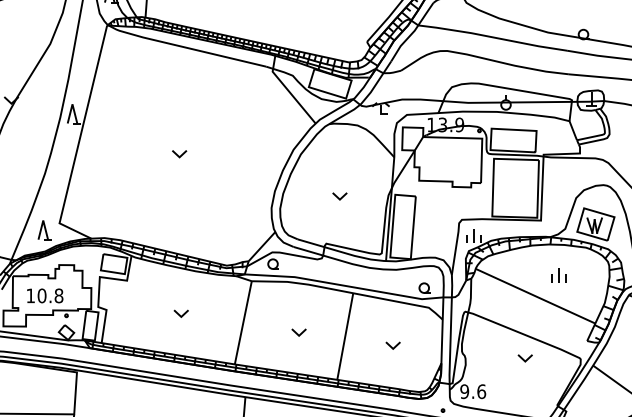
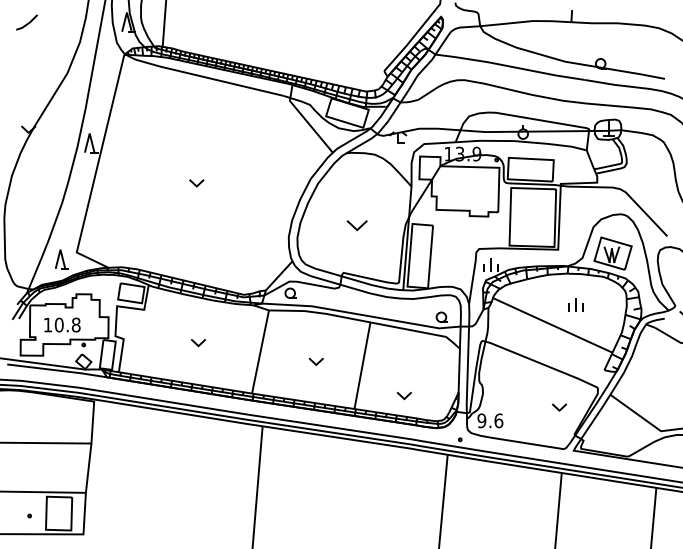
part: (339, 196) -> (356, 225), size x1.4
part: (393, 346) -> (404, 396), moved
part: (525, 358) -> (559, 407), moved

